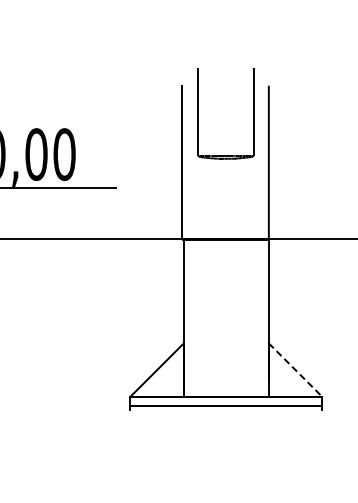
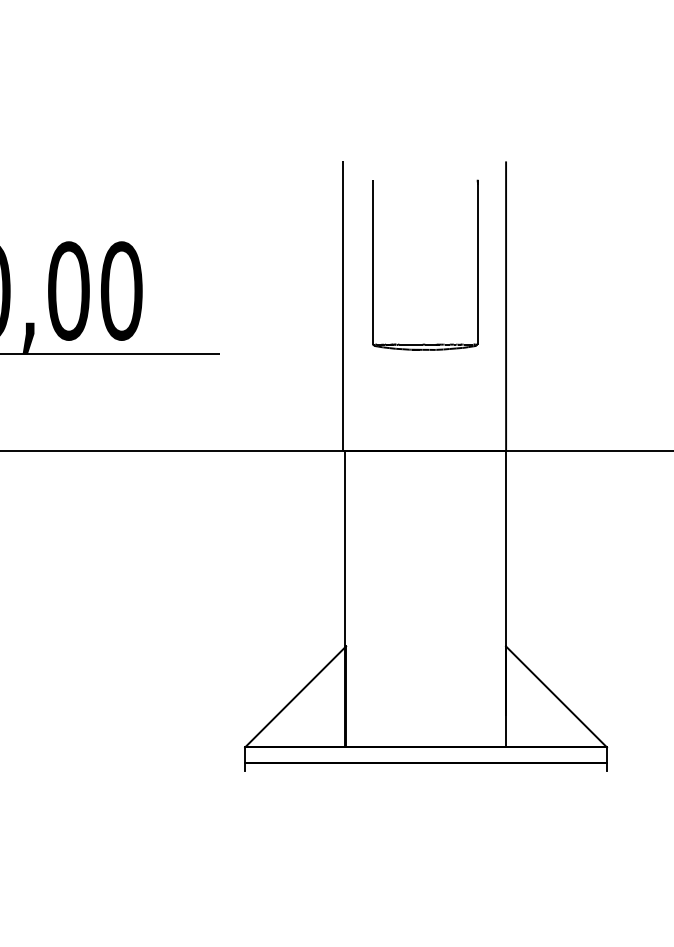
part: (198, 113) -> (373, 264), moved
line: (295, 370) -> (556, 697), dashed -> solid

